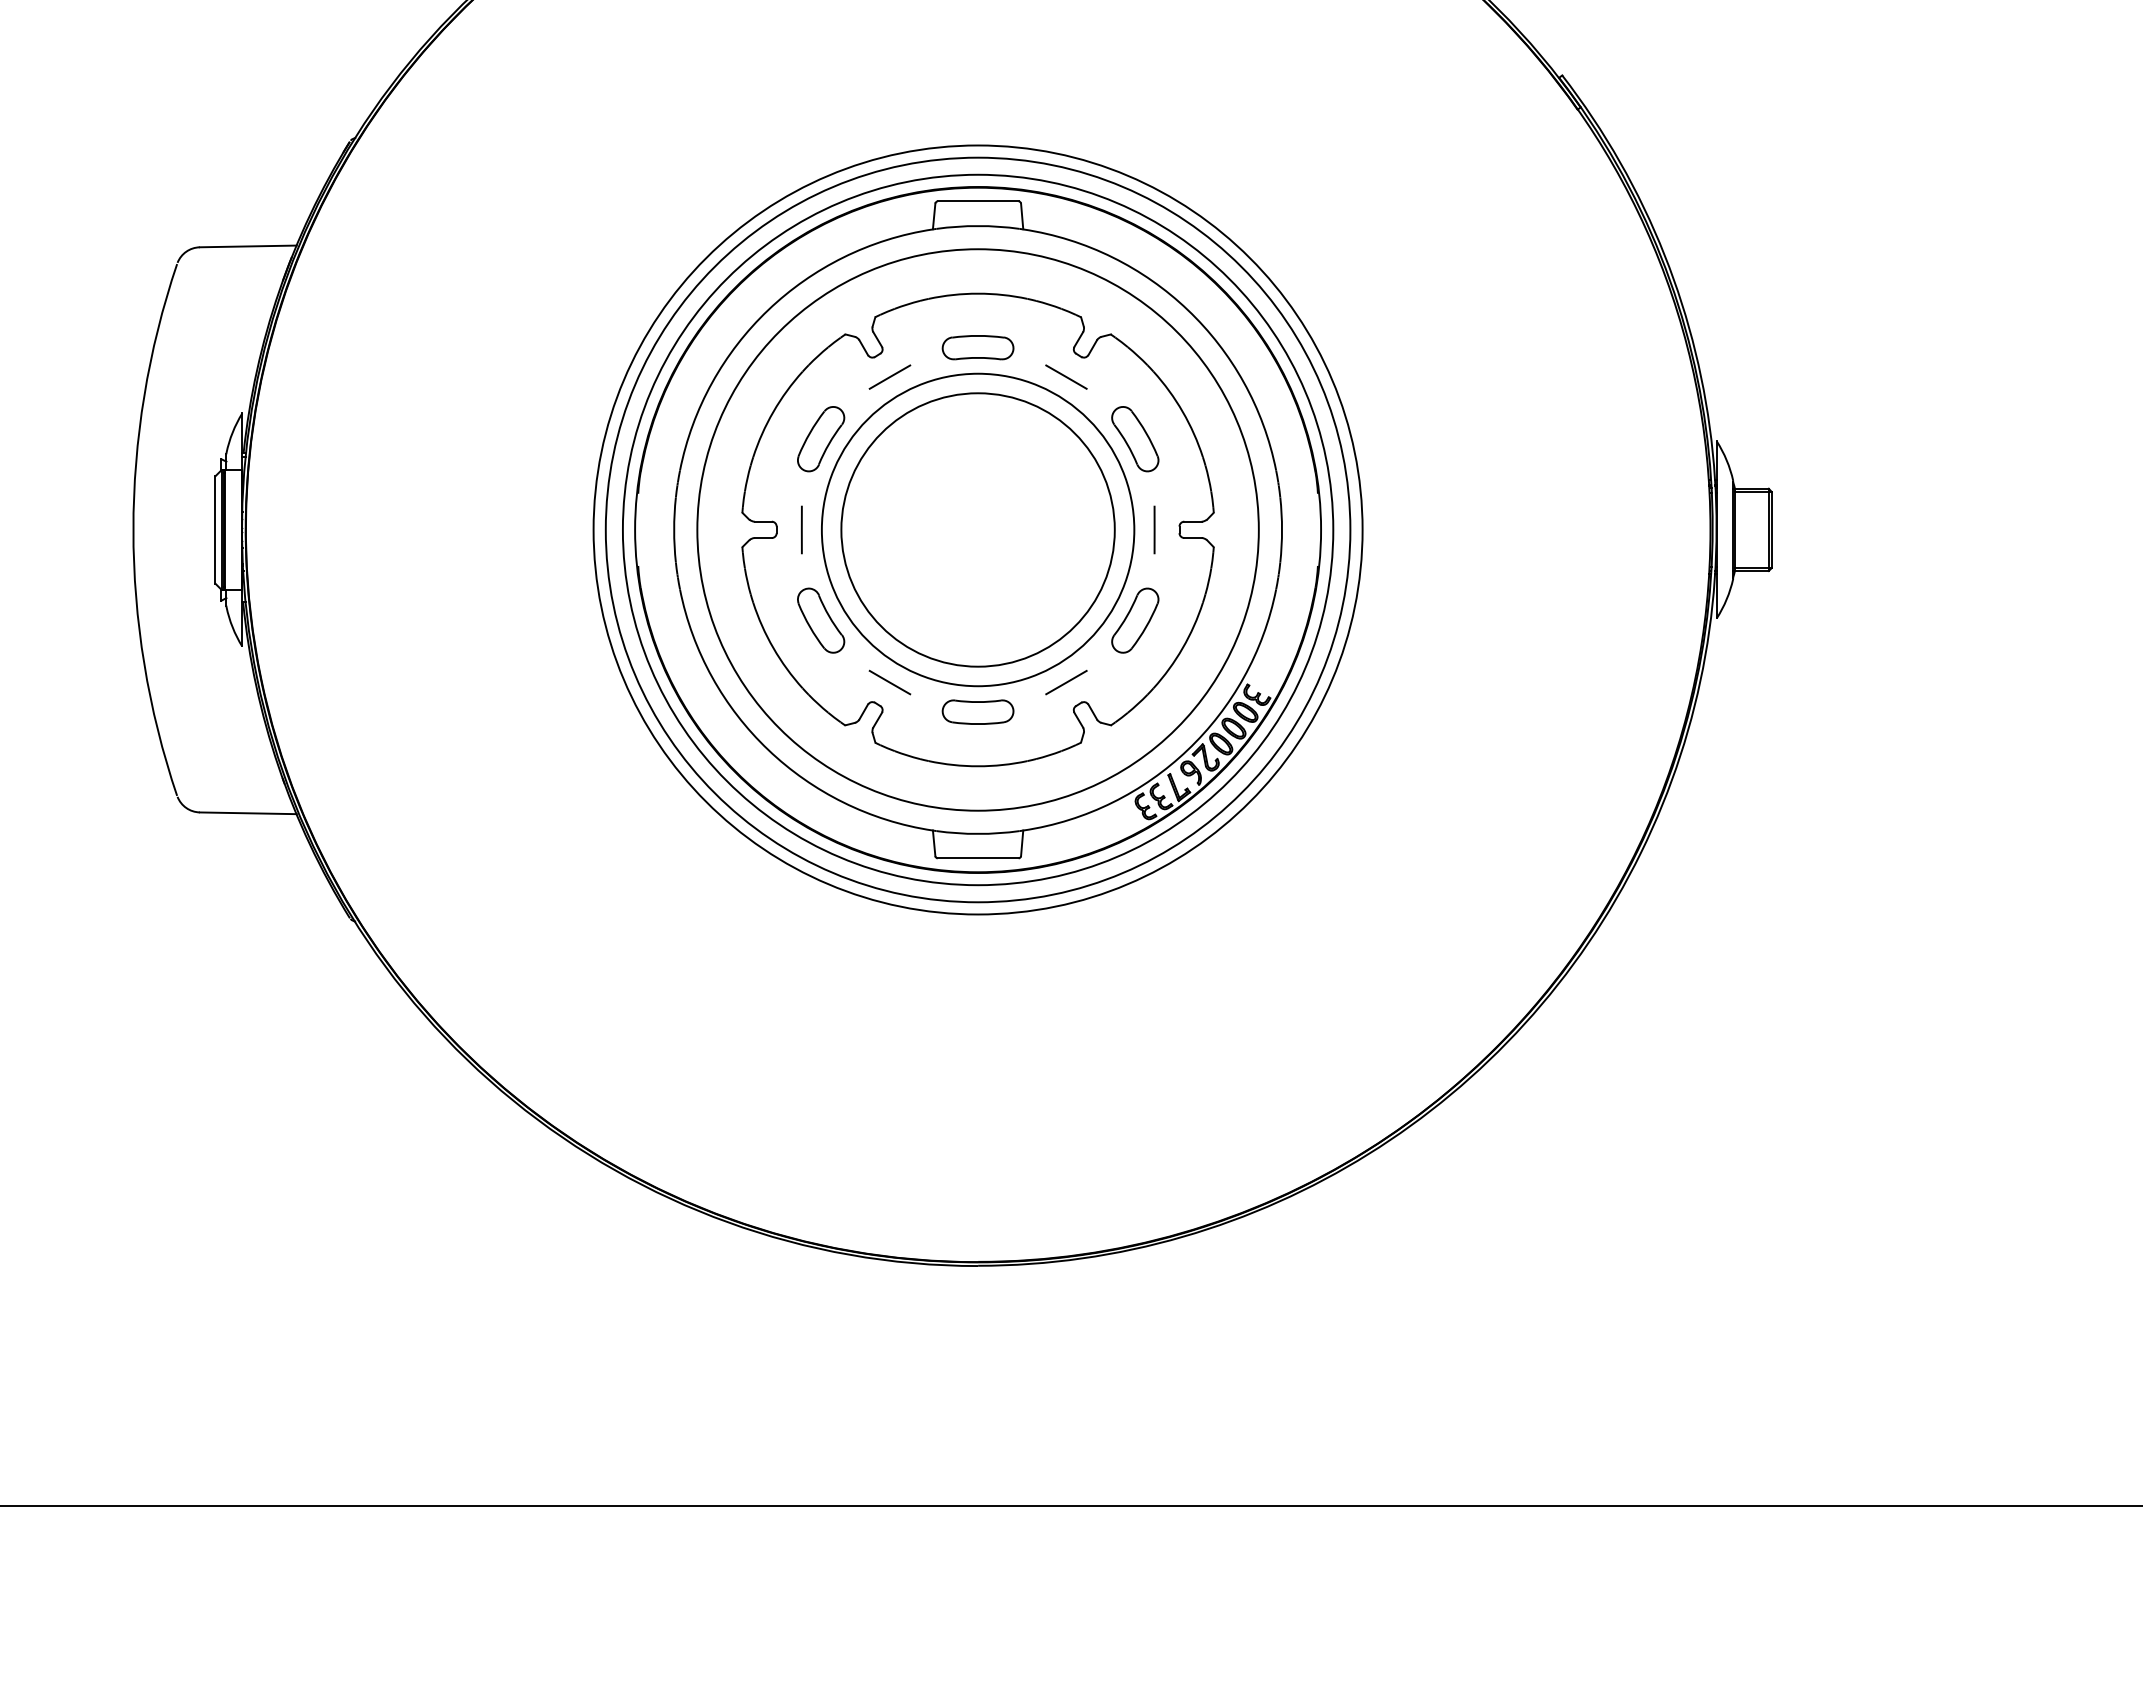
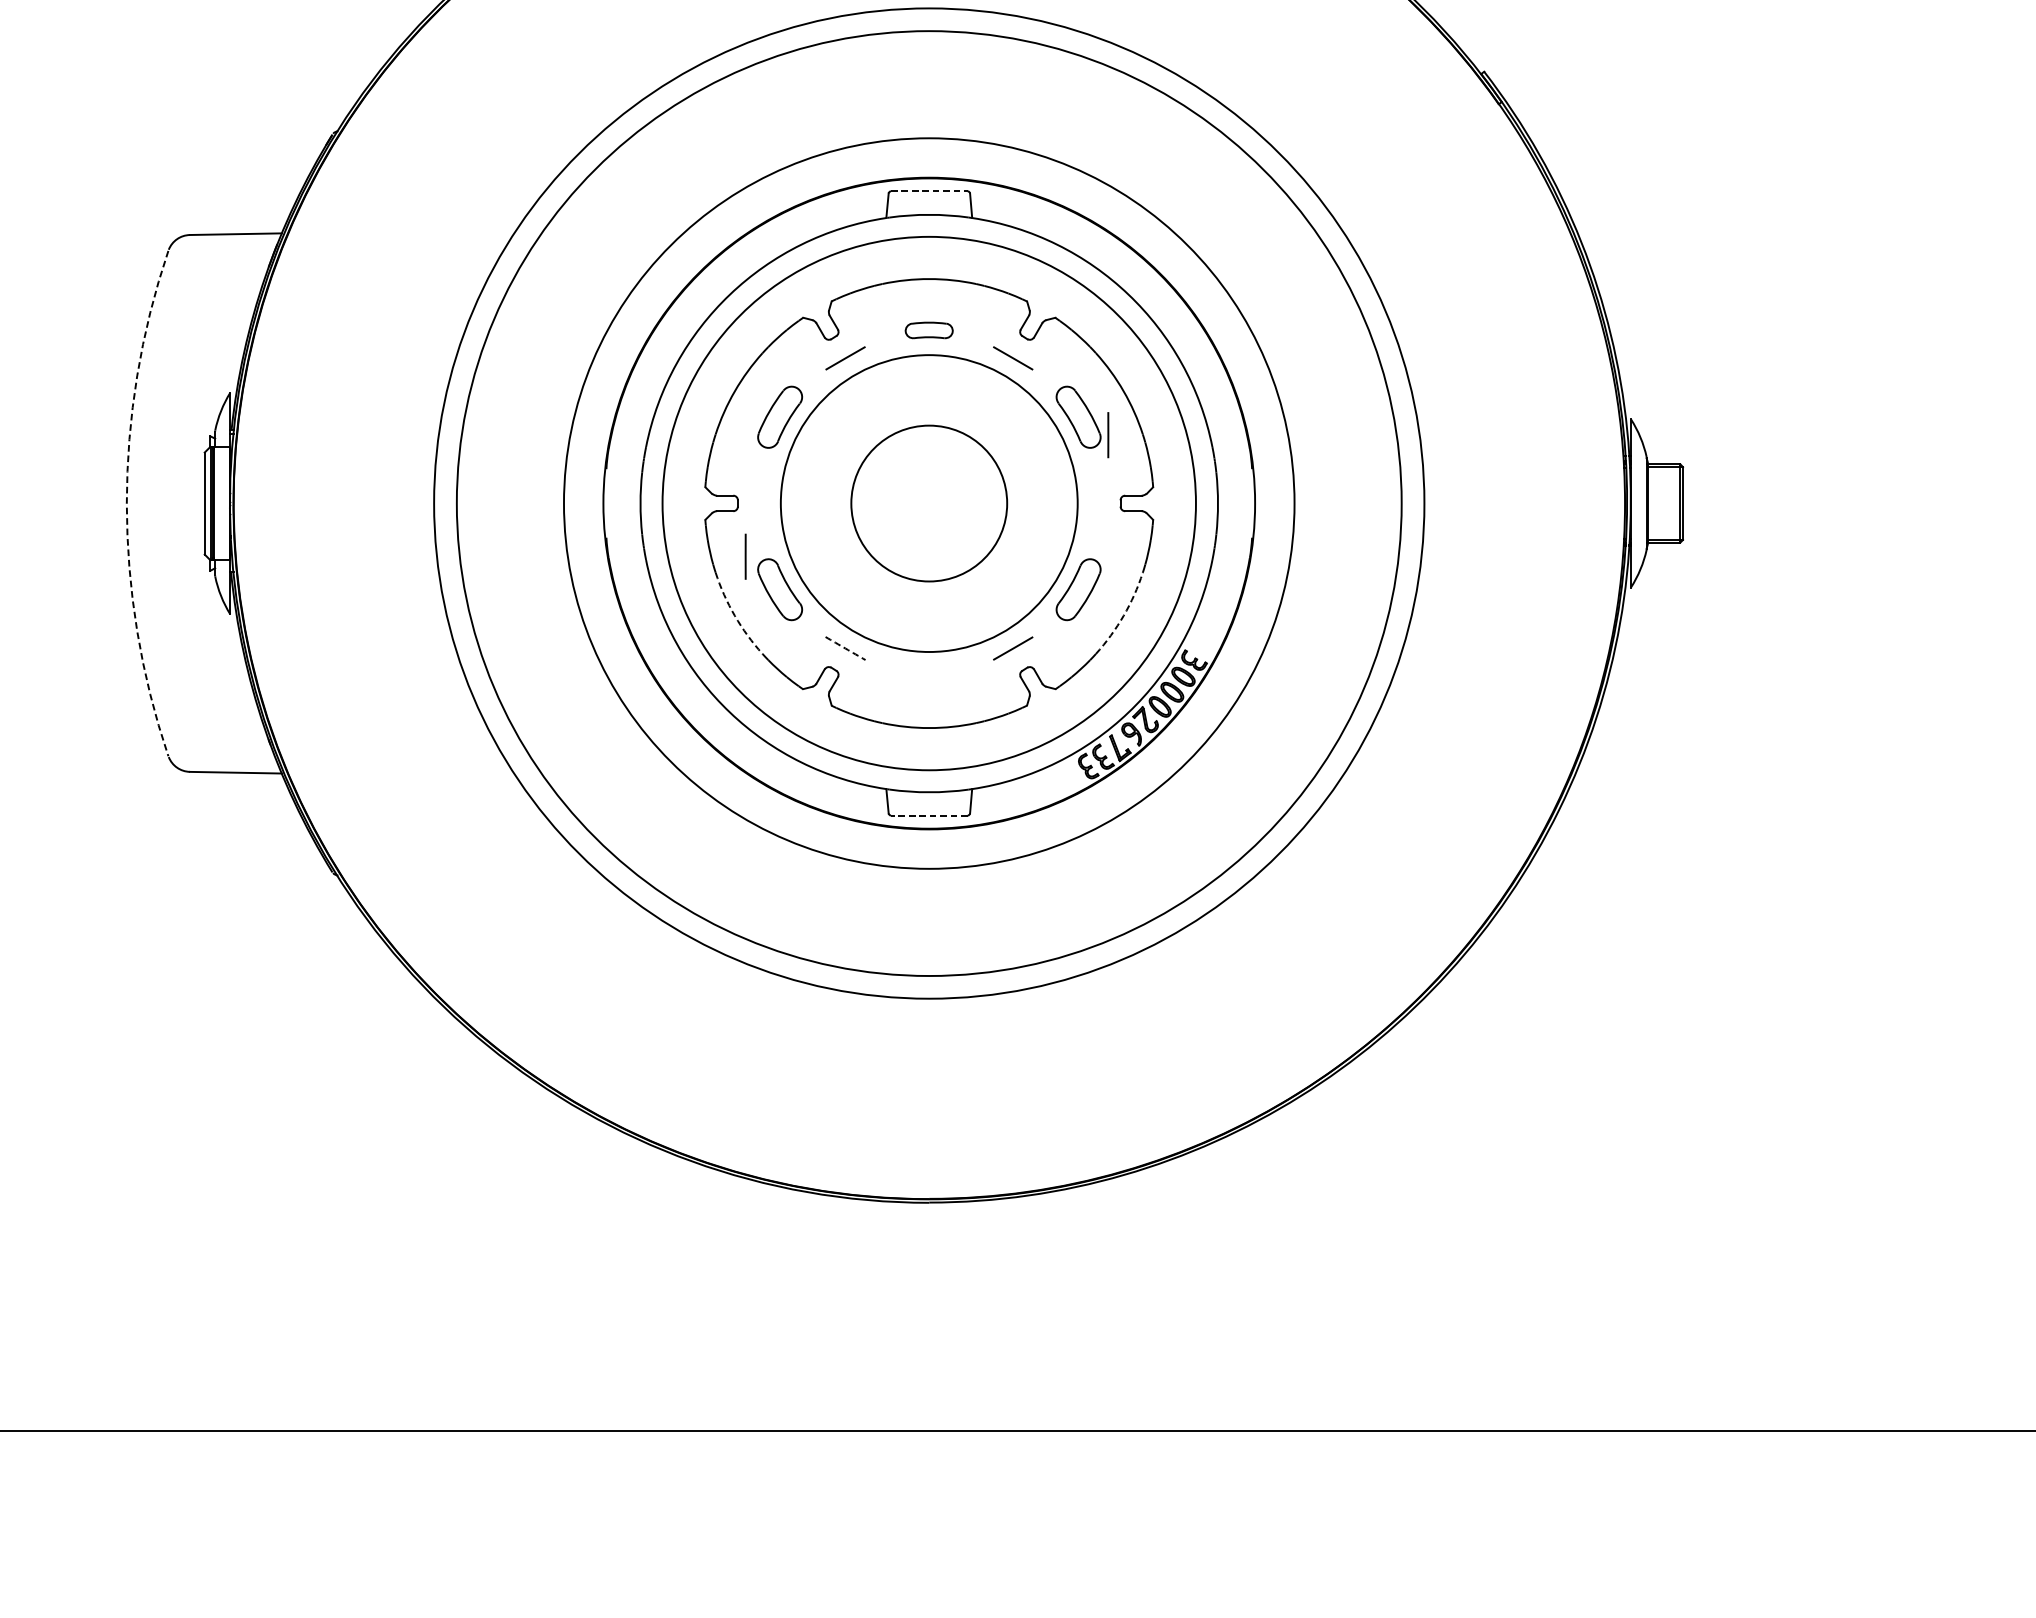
line: (978, 201) -> (929, 191), solid -> dashed
part: (977, 347) -> (928, 330), size x0.7
arc: (133, 529) -> (126, 503), solid -> dashed
line: (801, 529) -> (745, 556), moved
circle: (977, 529) -> (928, 503), size x0.6
circle: (977, 529) -> (928, 503), size x1.4
circle: (977, 529) -> (928, 503), size x1.4
line: (1154, 529) -> (1108, 434), moved
arc: (773, 648) -> (734, 616), solid -> dashed
arc: (1182, 648) -> (1123, 616), solid -> dashed
arc: (889, 682) -> (845, 648), solid -> dashed
part: (977, 711) -> (928, 676), removed
line: (977, 858) -> (928, 815), solid -> dashed

